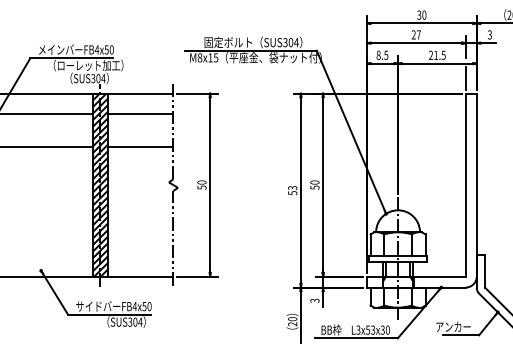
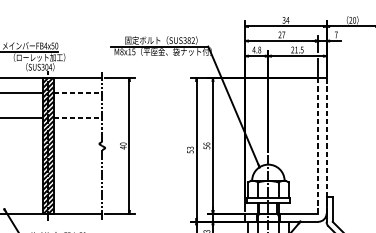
text: (424, 14) -> (287, 19), 30 -> 34
text: (489, 34) -> (335, 34), 3 -> 7
text: (293, 42) -> (191, 40), SUS304 -> SUS382
text: (382, 54) -> (256, 49), 8.5 -> 4.8
line: (140, 113) -> (77, 93), solid -> dashed
line: (140, 146) -> (77, 117), solid -> dashed
text: (314, 182) -> (206, 144), 50 -> 56
line: (465, 184) -> (318, 145), solid -> dashed
line: (476, 185) -> (326, 146), solid -> dashed
text: (201, 187) -> (123, 147), 50 -> 40

